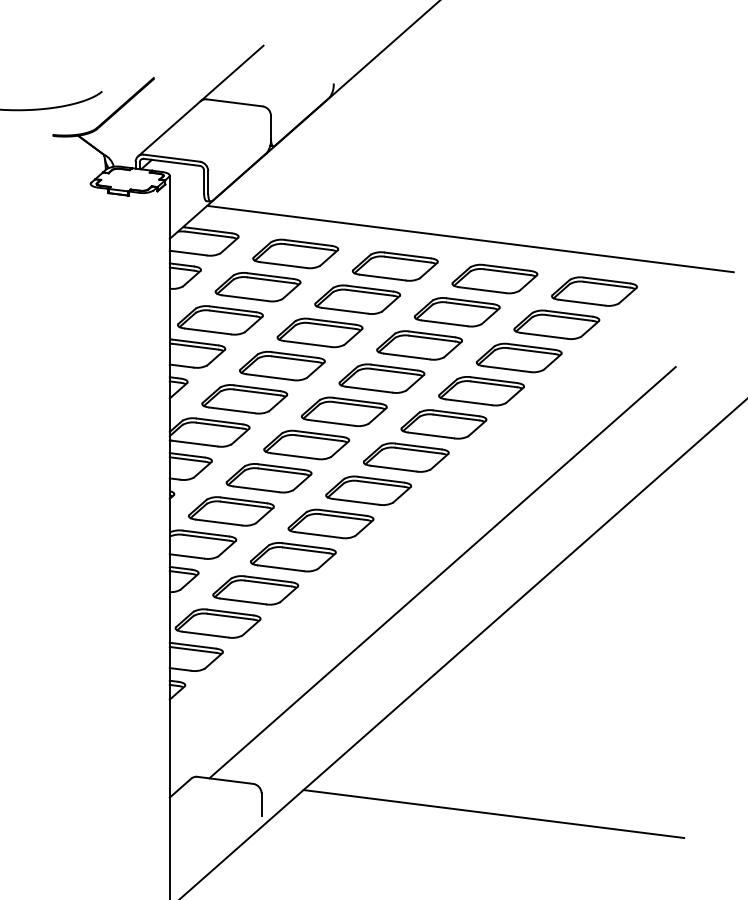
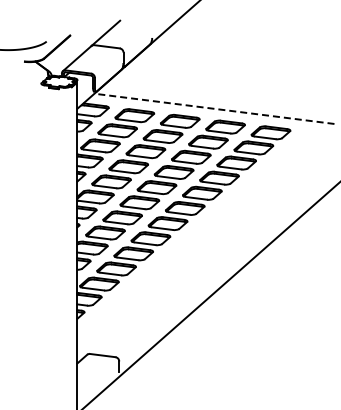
line: (470, 238) -> (214, 108), solid -> dashed
line: (442, 571) -> (201, 260), removed
line: (492, 813) -> (224, 370), removed

